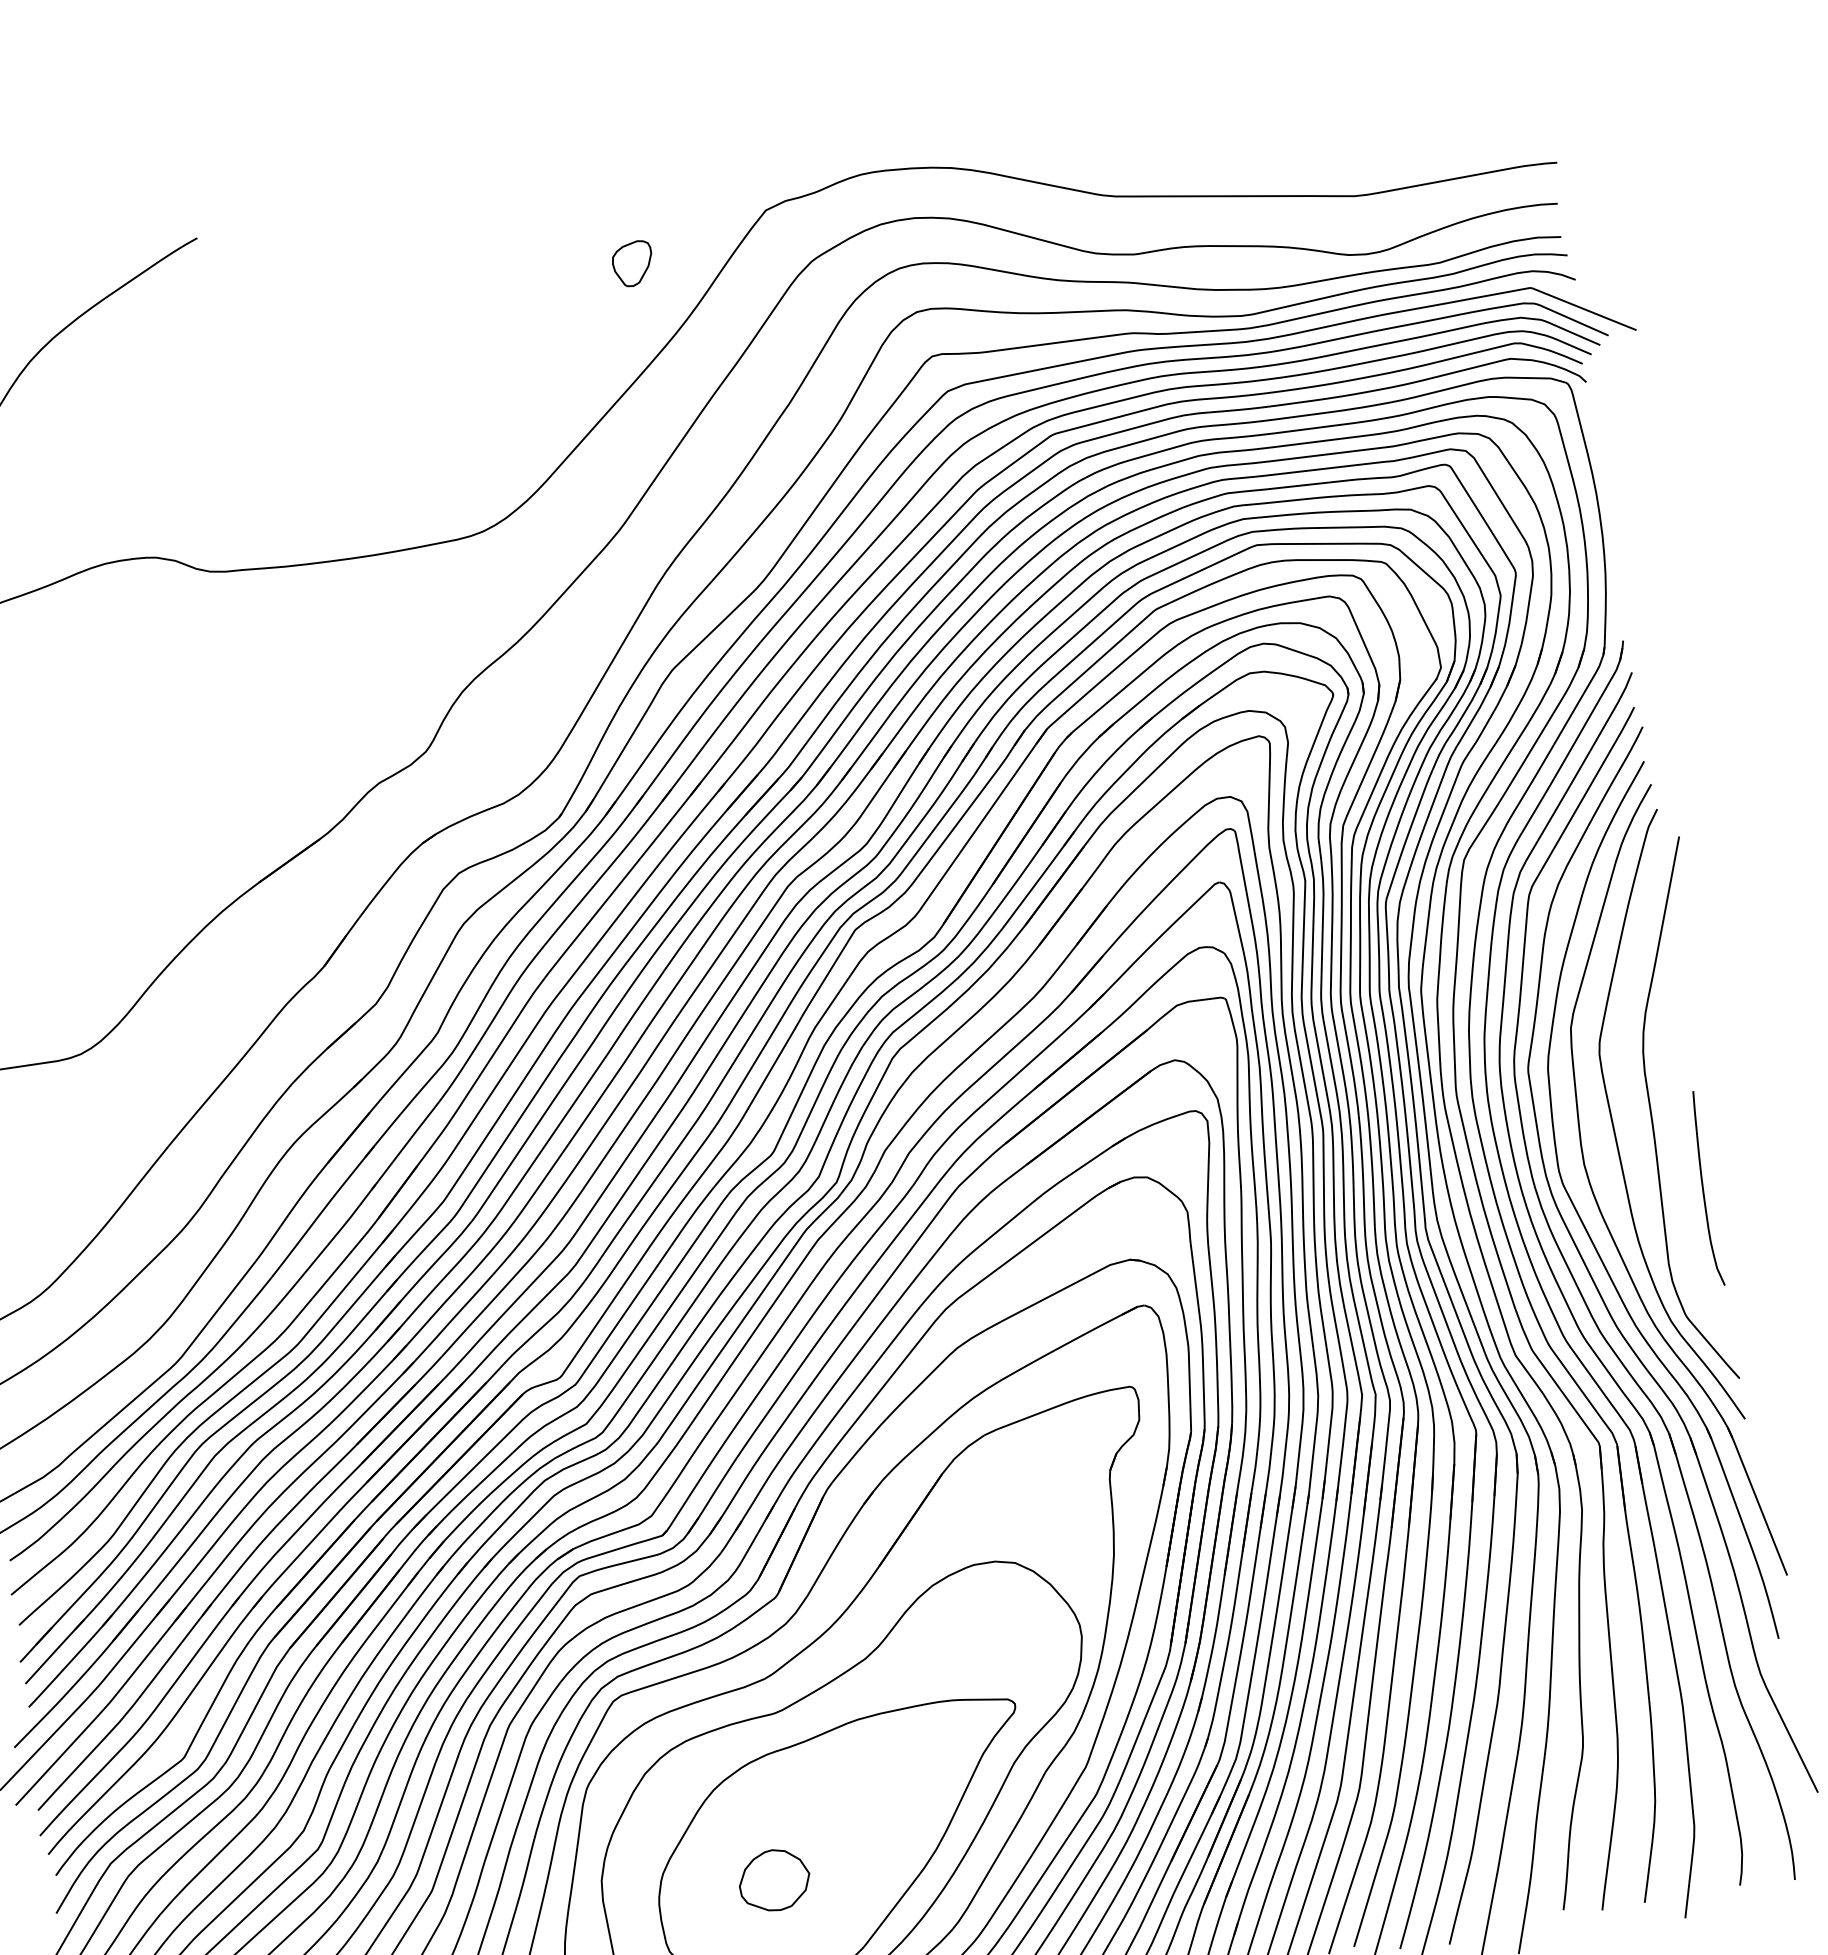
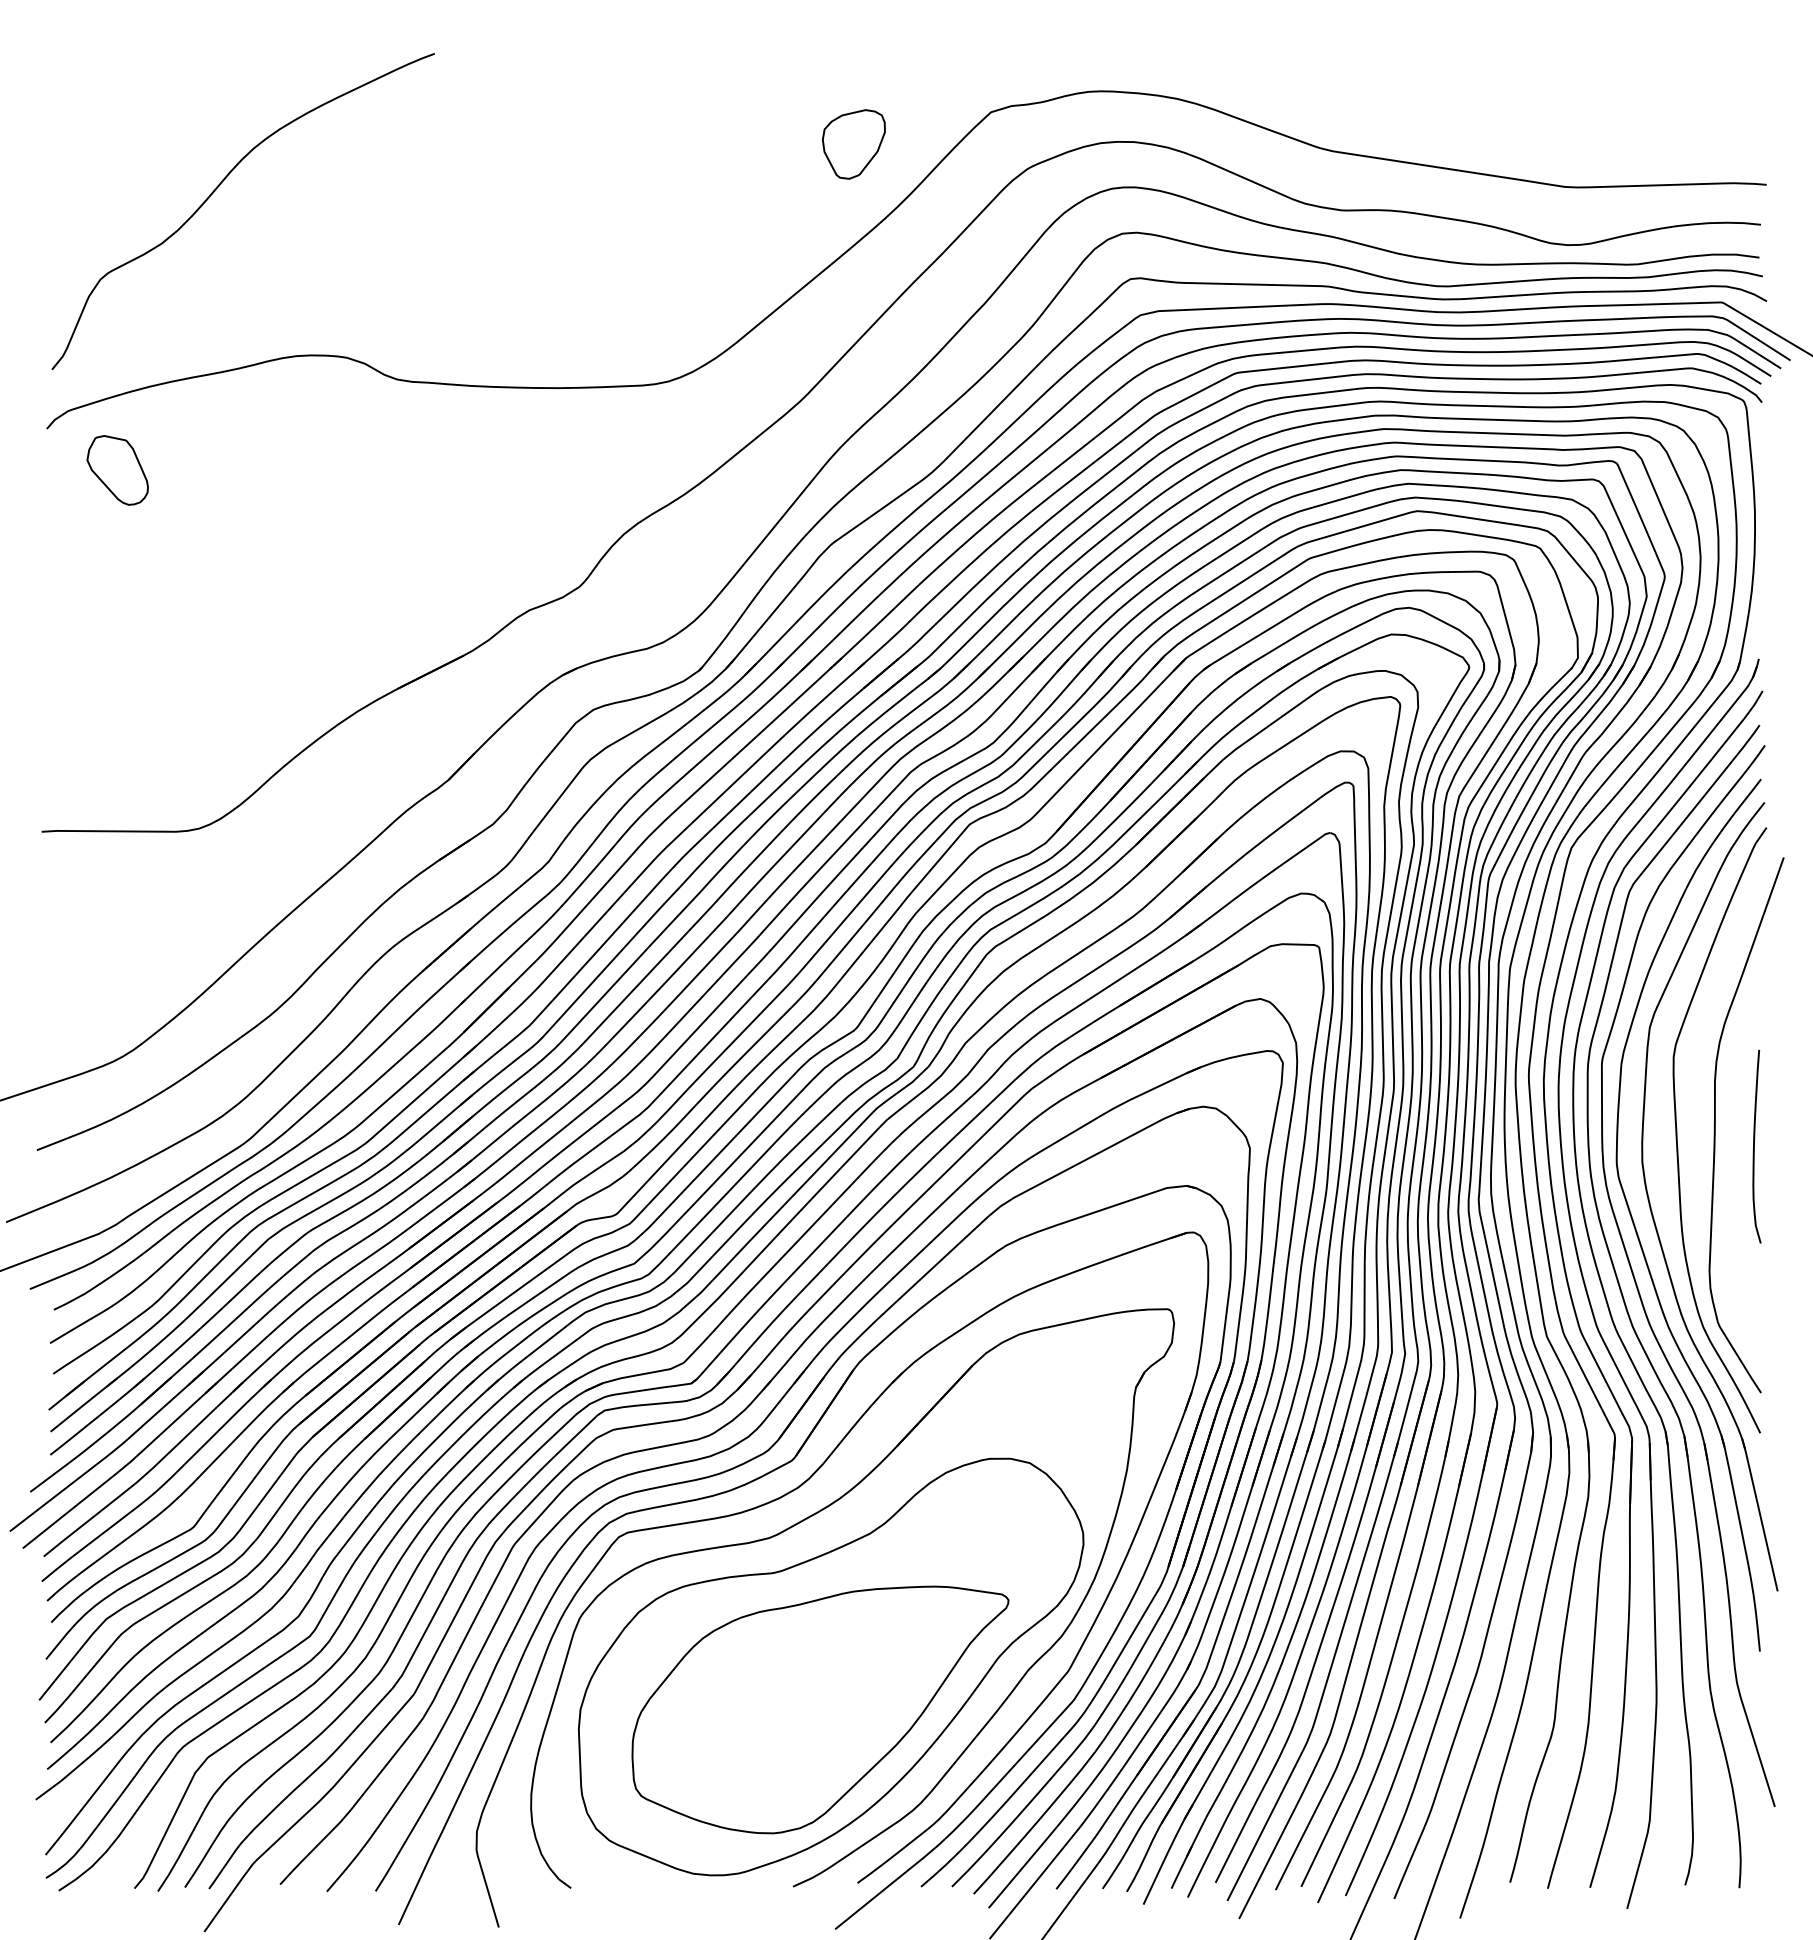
part: (632, 263) -> (853, 143), size x1.6
curve: (1703, 1189) -> (1754, 1146), moved
part: (774, 1879) -> (748, 1734), removed

